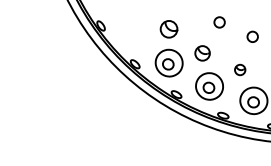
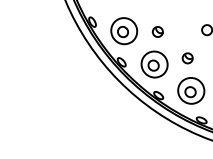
part: (169, 29) -> (158, 32), size x0.62
part: (134, 31) -> (124, 30), added
part: (202, 53) -> (187, 58), size x0.71

